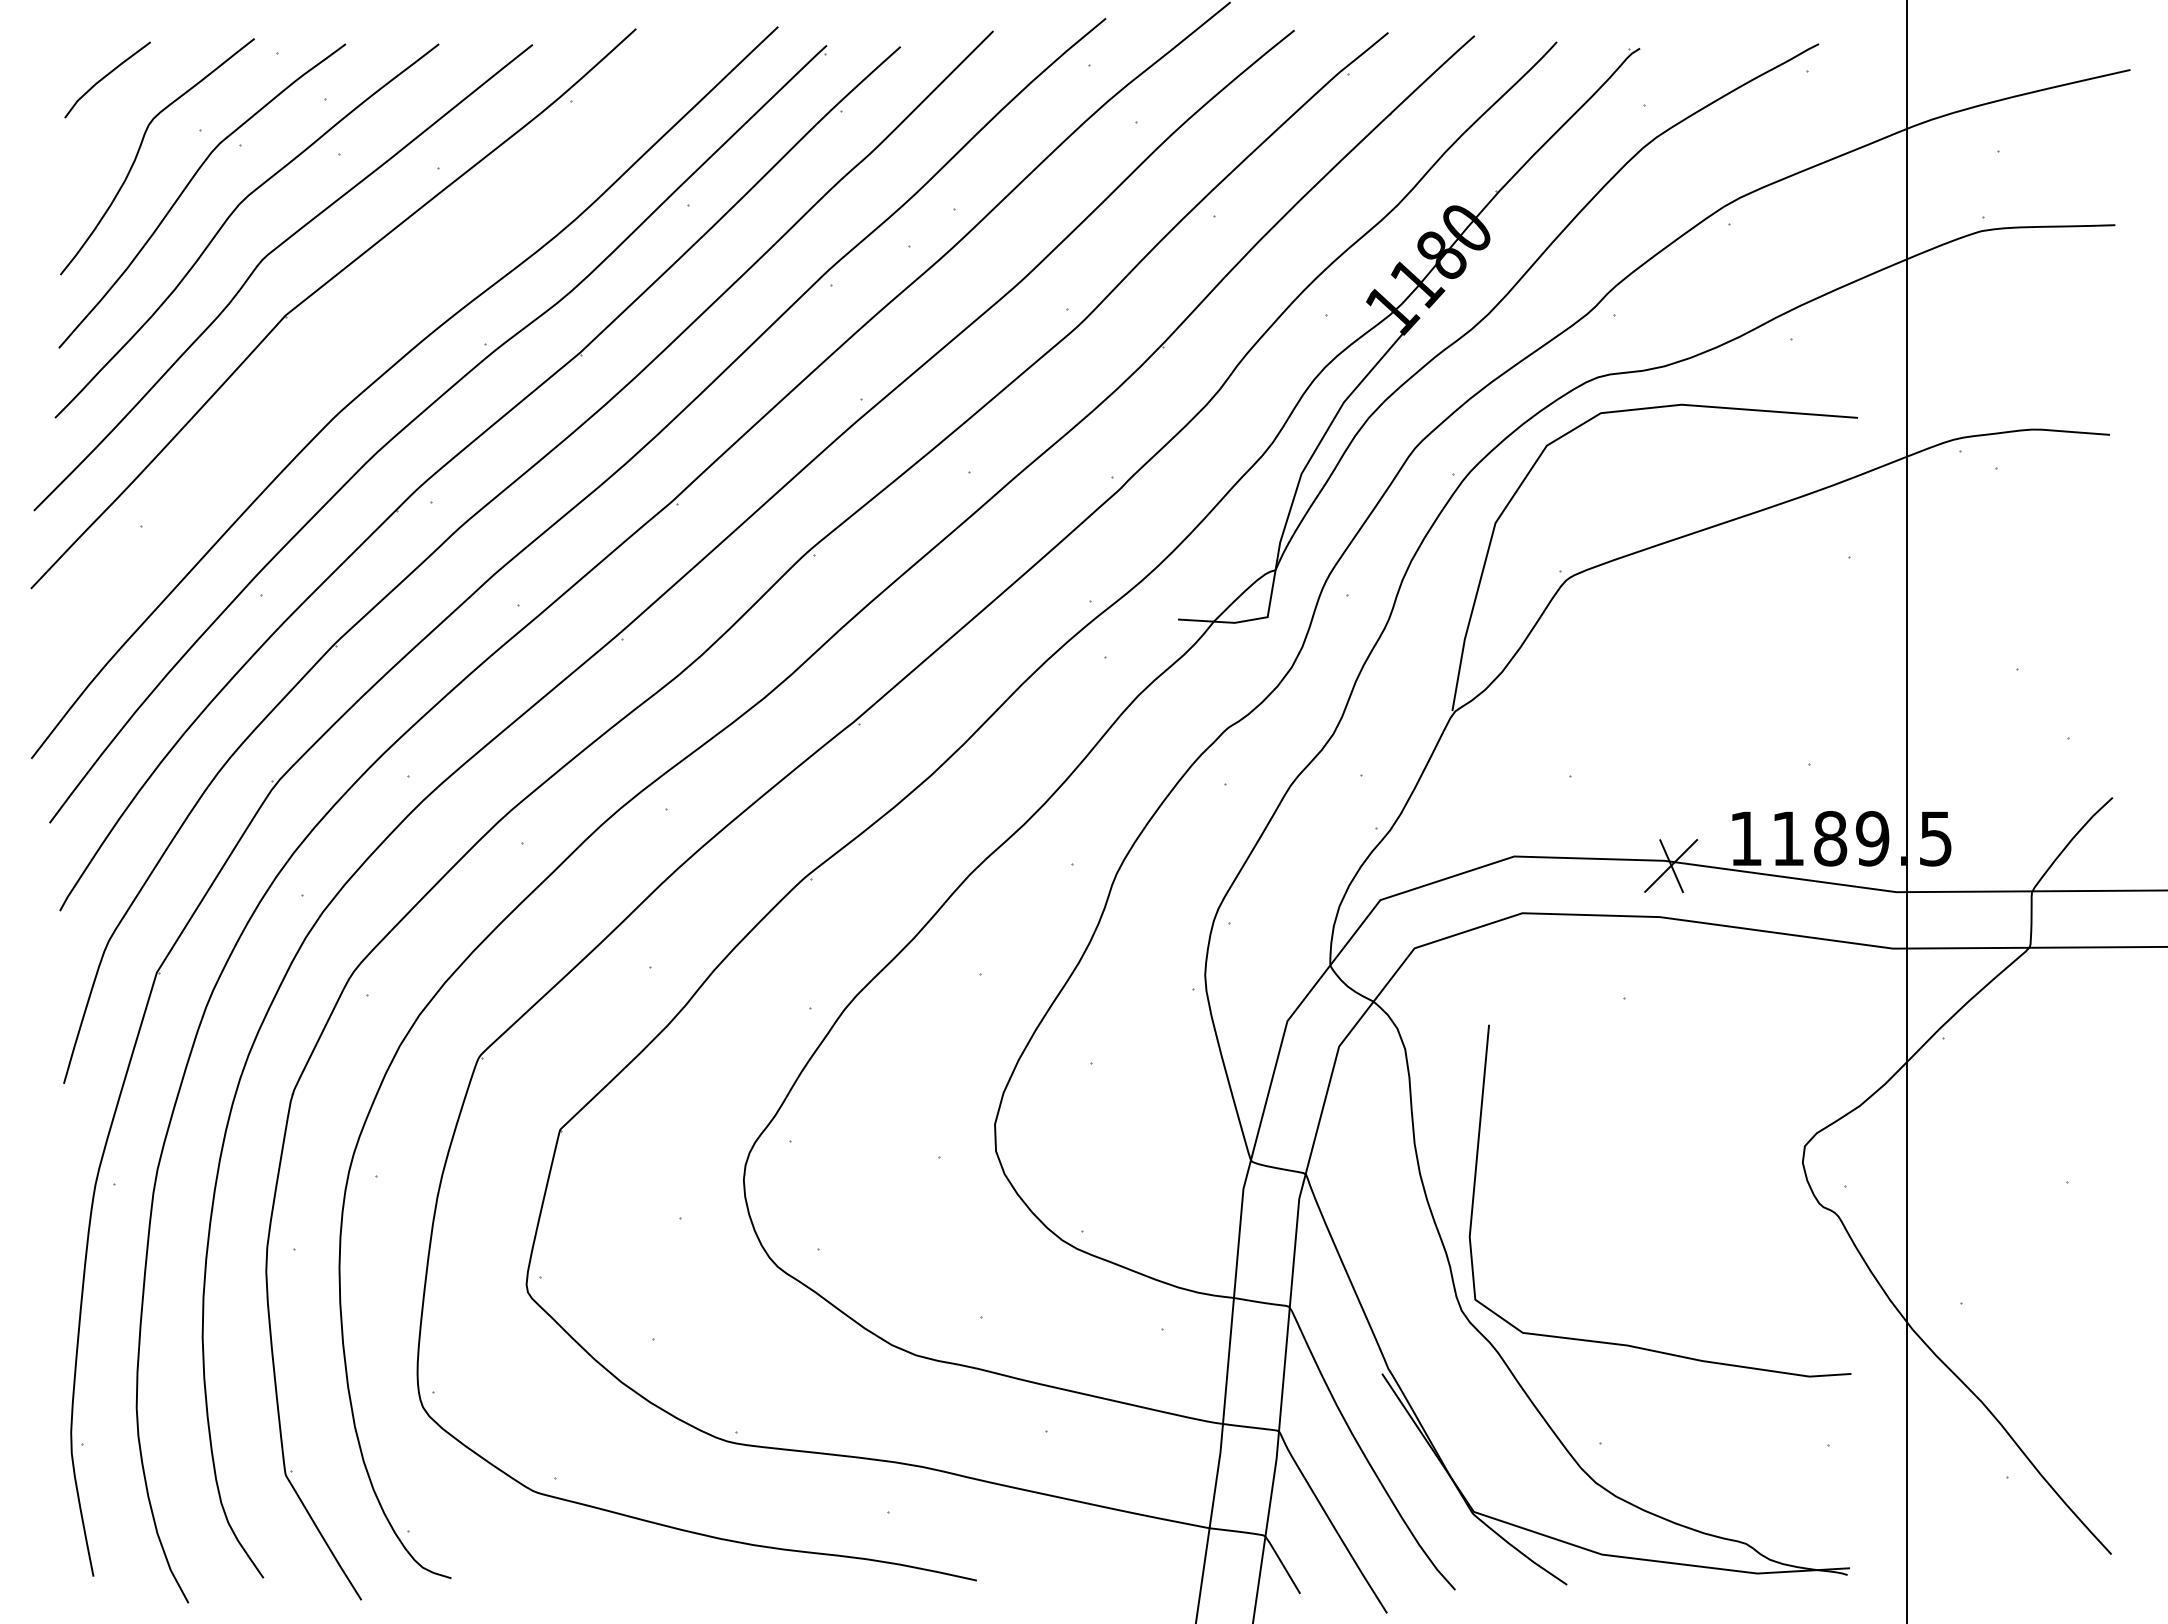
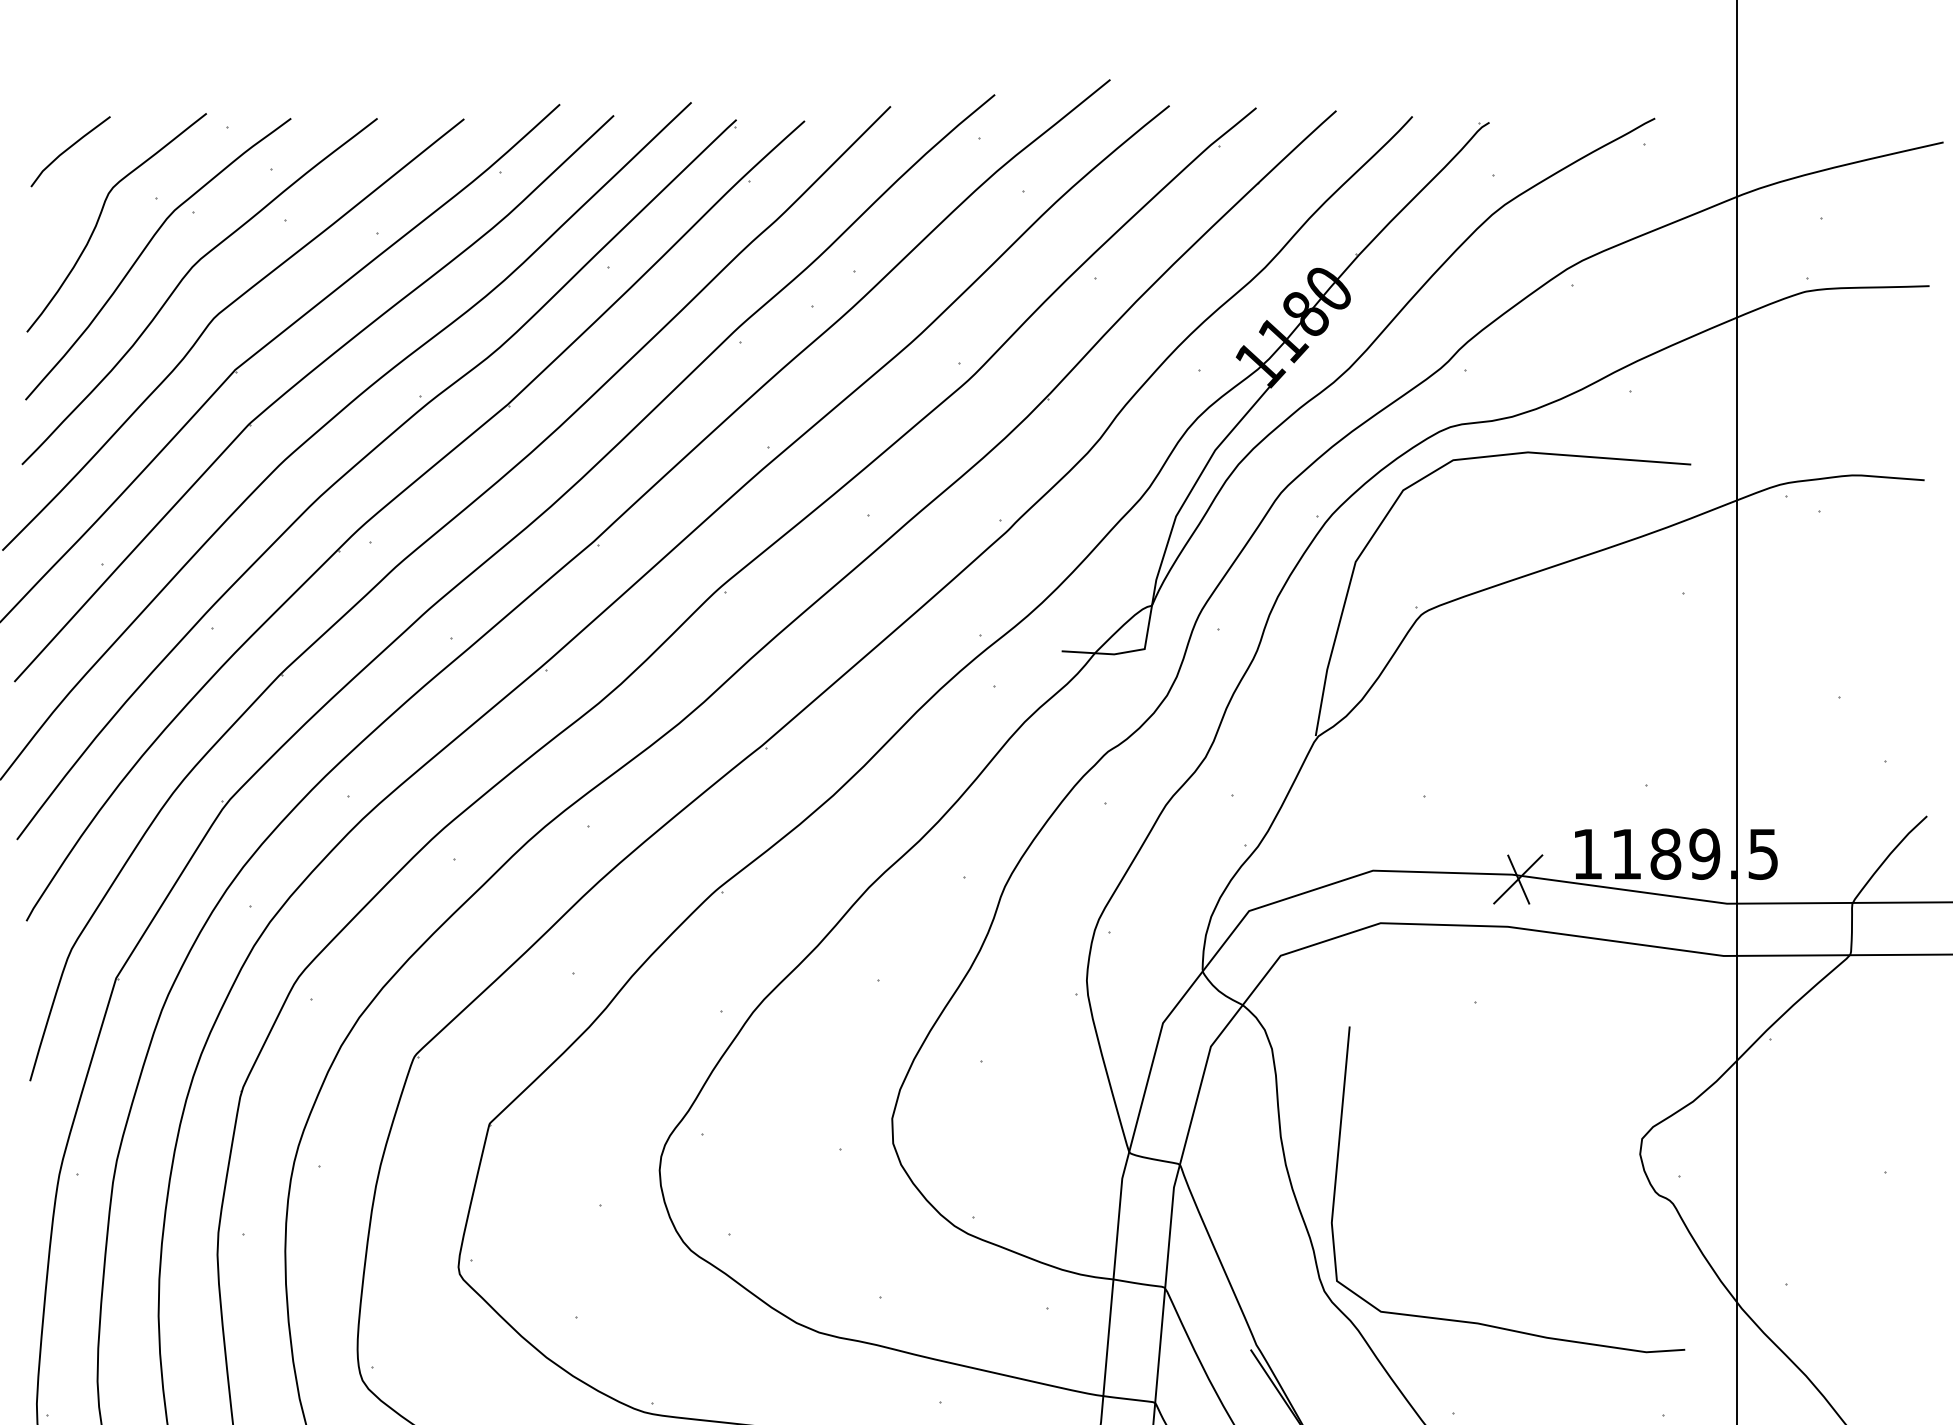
part: (356, 328) -> (301, 381), added

